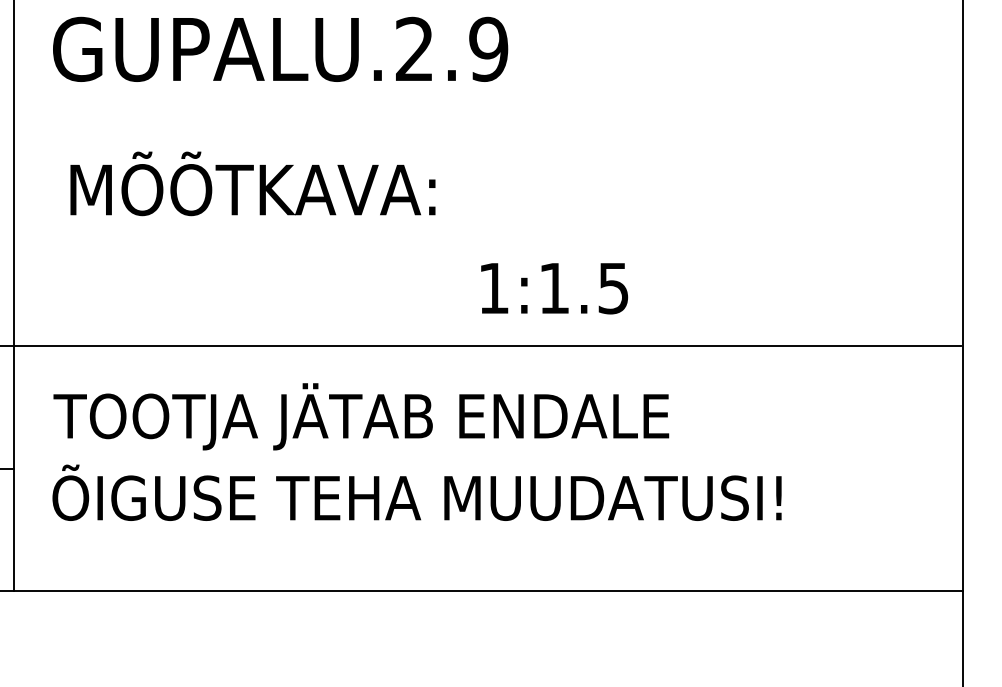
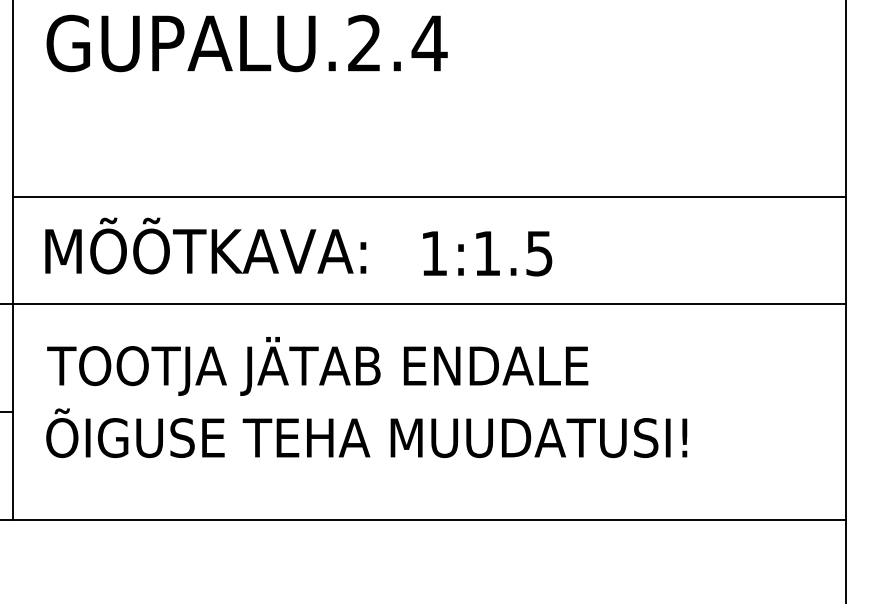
text: (488, 48) -> (429, 42), GUPALU.2.9 -> GUPALU.2.4
text: (252, 183) -> (205, 245), moved
line: (487, 223) -> (428, 196), added

